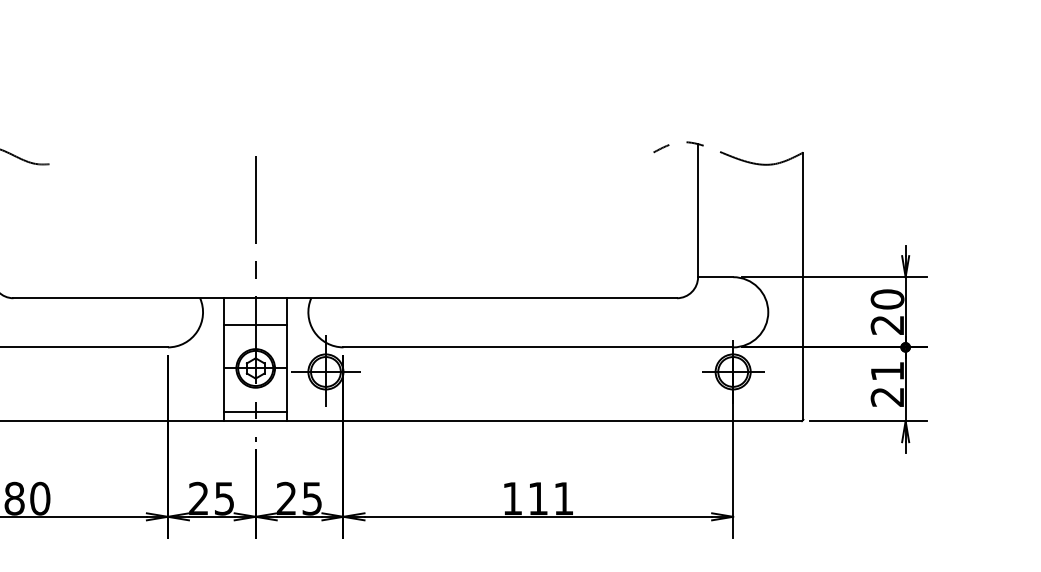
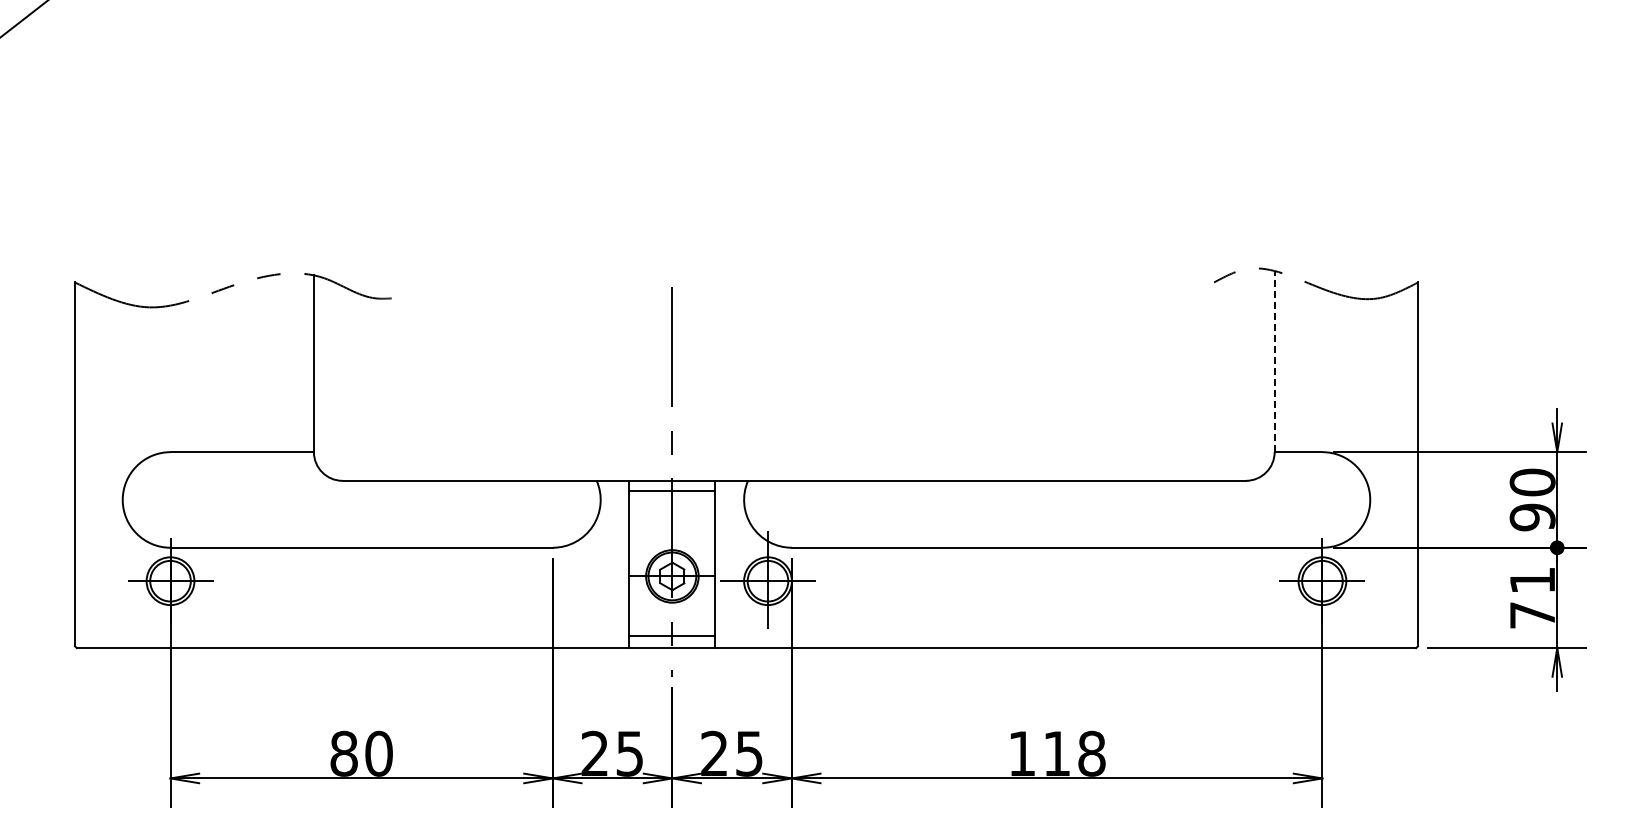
line: (697, 210) -> (1274, 361), solid -> dashed
line: (255, 324) -> (672, 490), moved
text: (887, 325) -> (1532, 517), 20 -> 90
text: (886, 397) -> (1531, 615), 21 -> 71
text: (563, 498) -> (1091, 753), 111 -> 118

